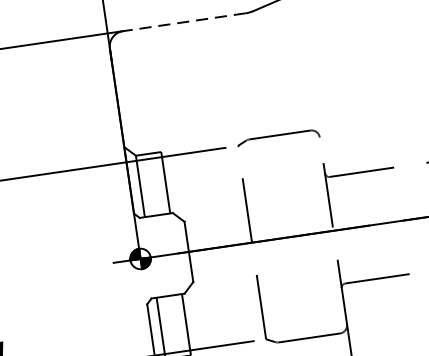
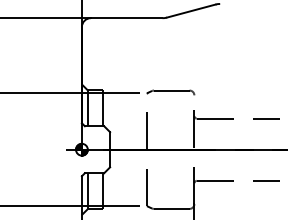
line: (184, 22) -> (126, 18), dashed -> solid

